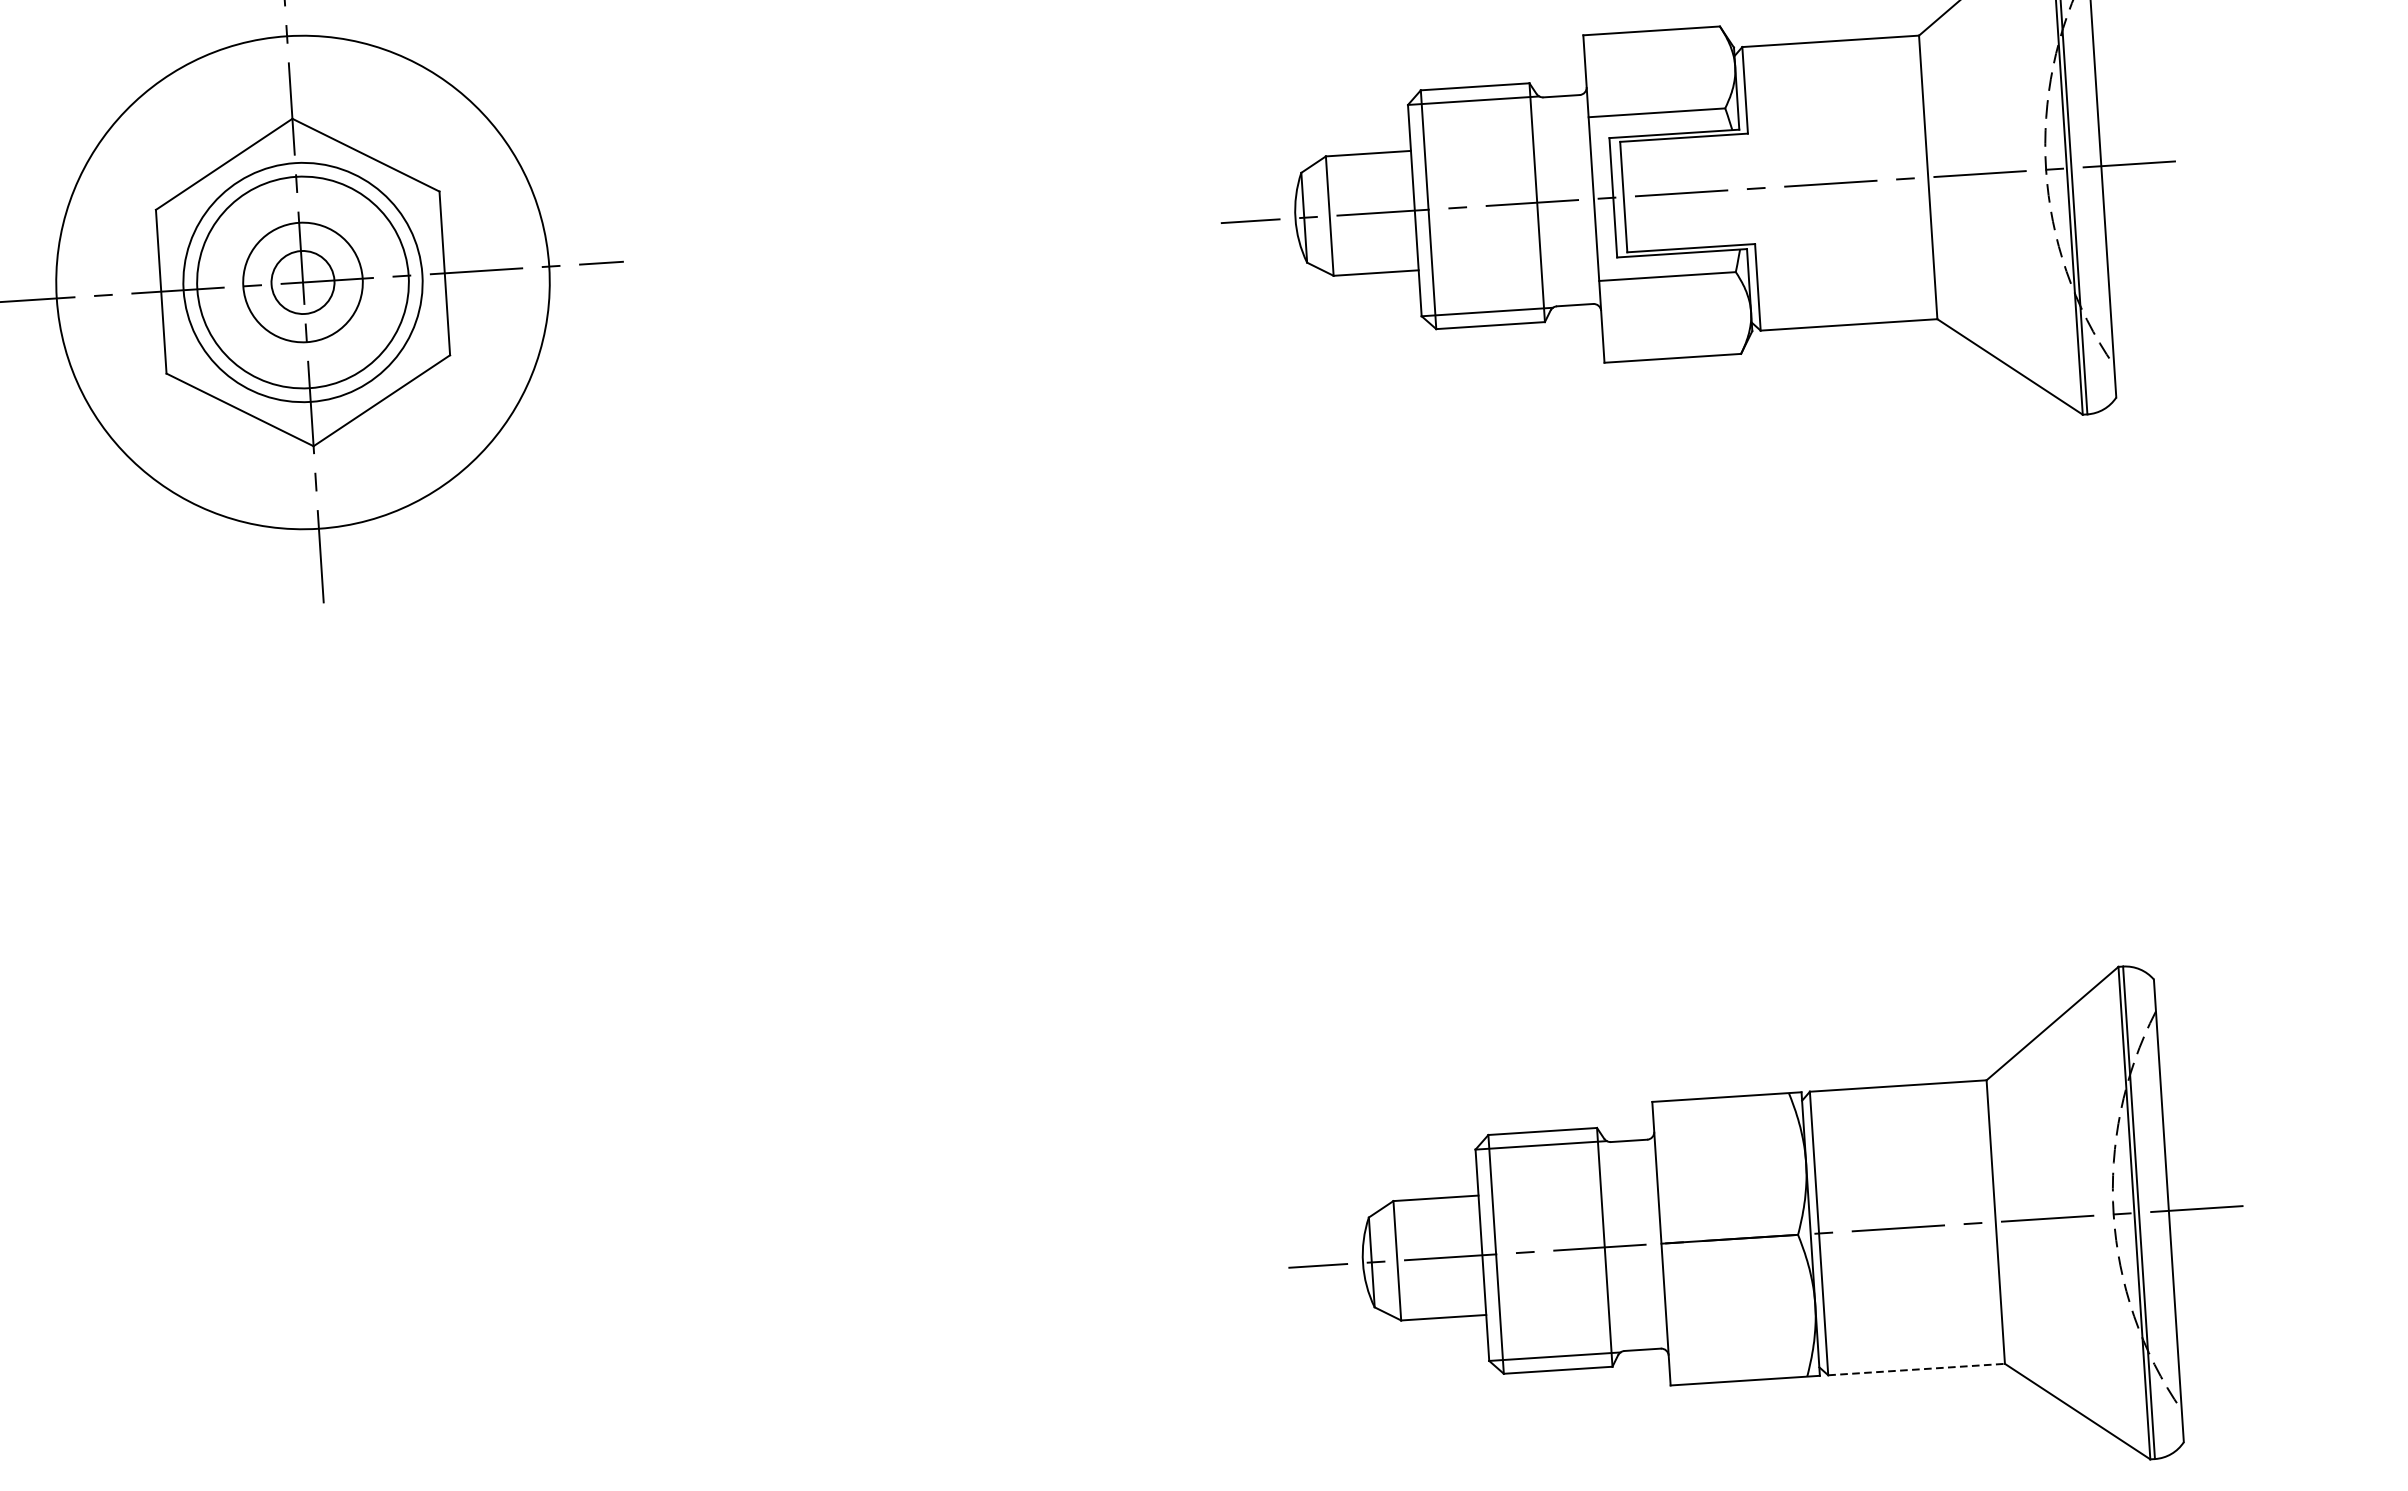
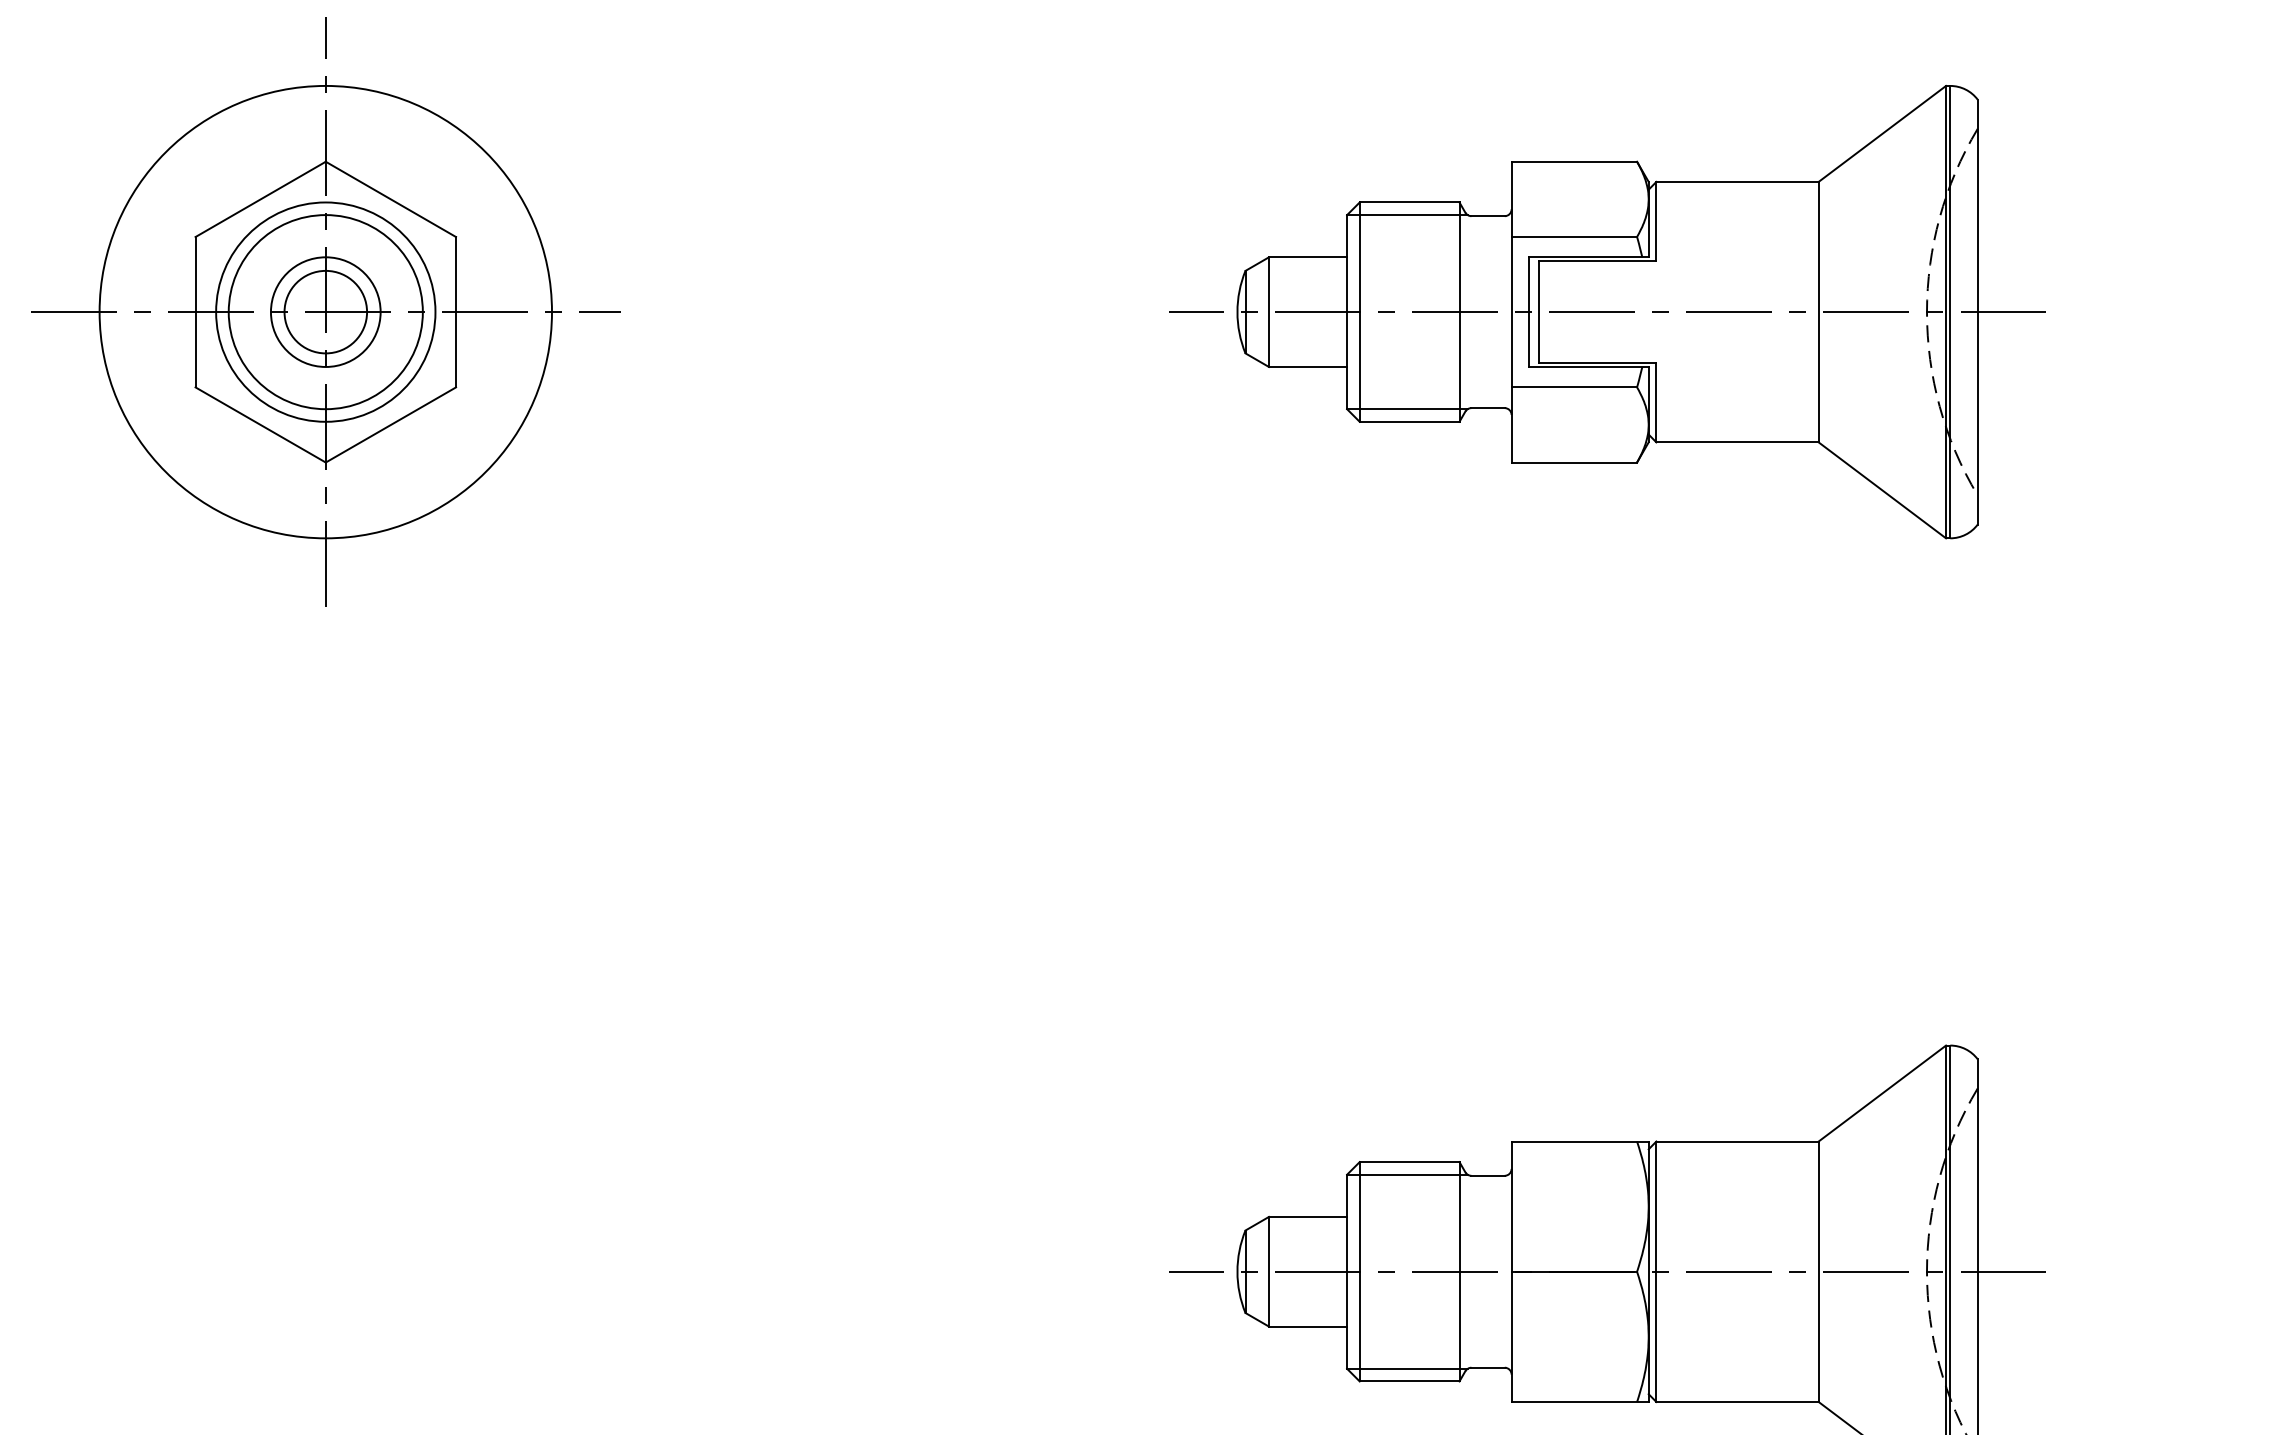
circle: (302, 281) -> (325, 311), size x1.43
line: (1917, 1368) -> (1738, 1401), dashed -> solid

